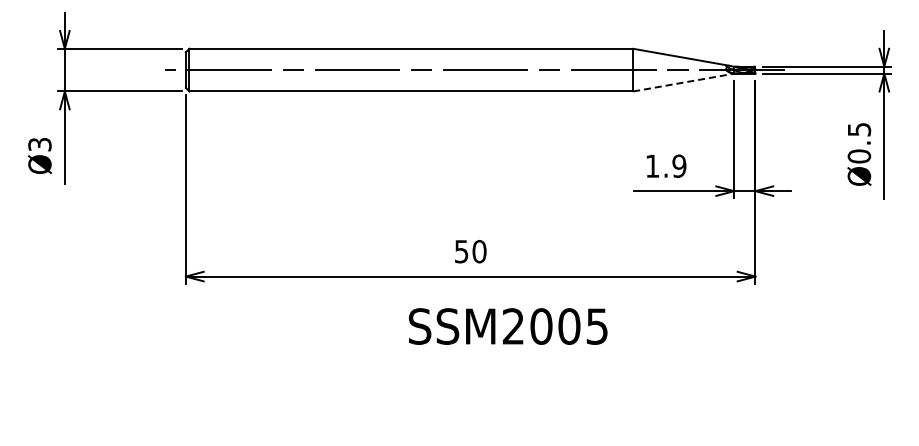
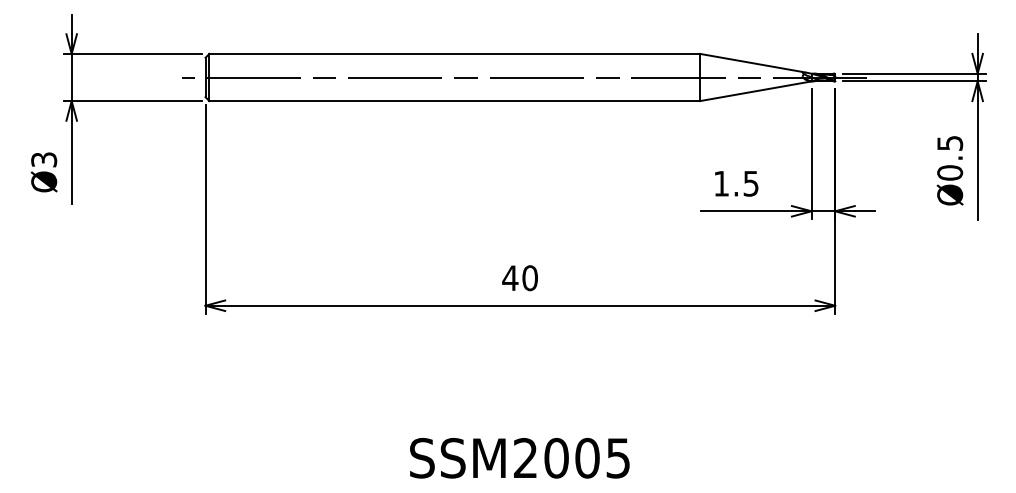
line: (684, 82) -> (756, 91), dashed -> solid
text: (679, 165) -> (751, 182), 1.9 -> 1.5
text: (461, 251) -> (510, 278), 50 -> 40
text: (507, 326) -> (519, 458), moved

